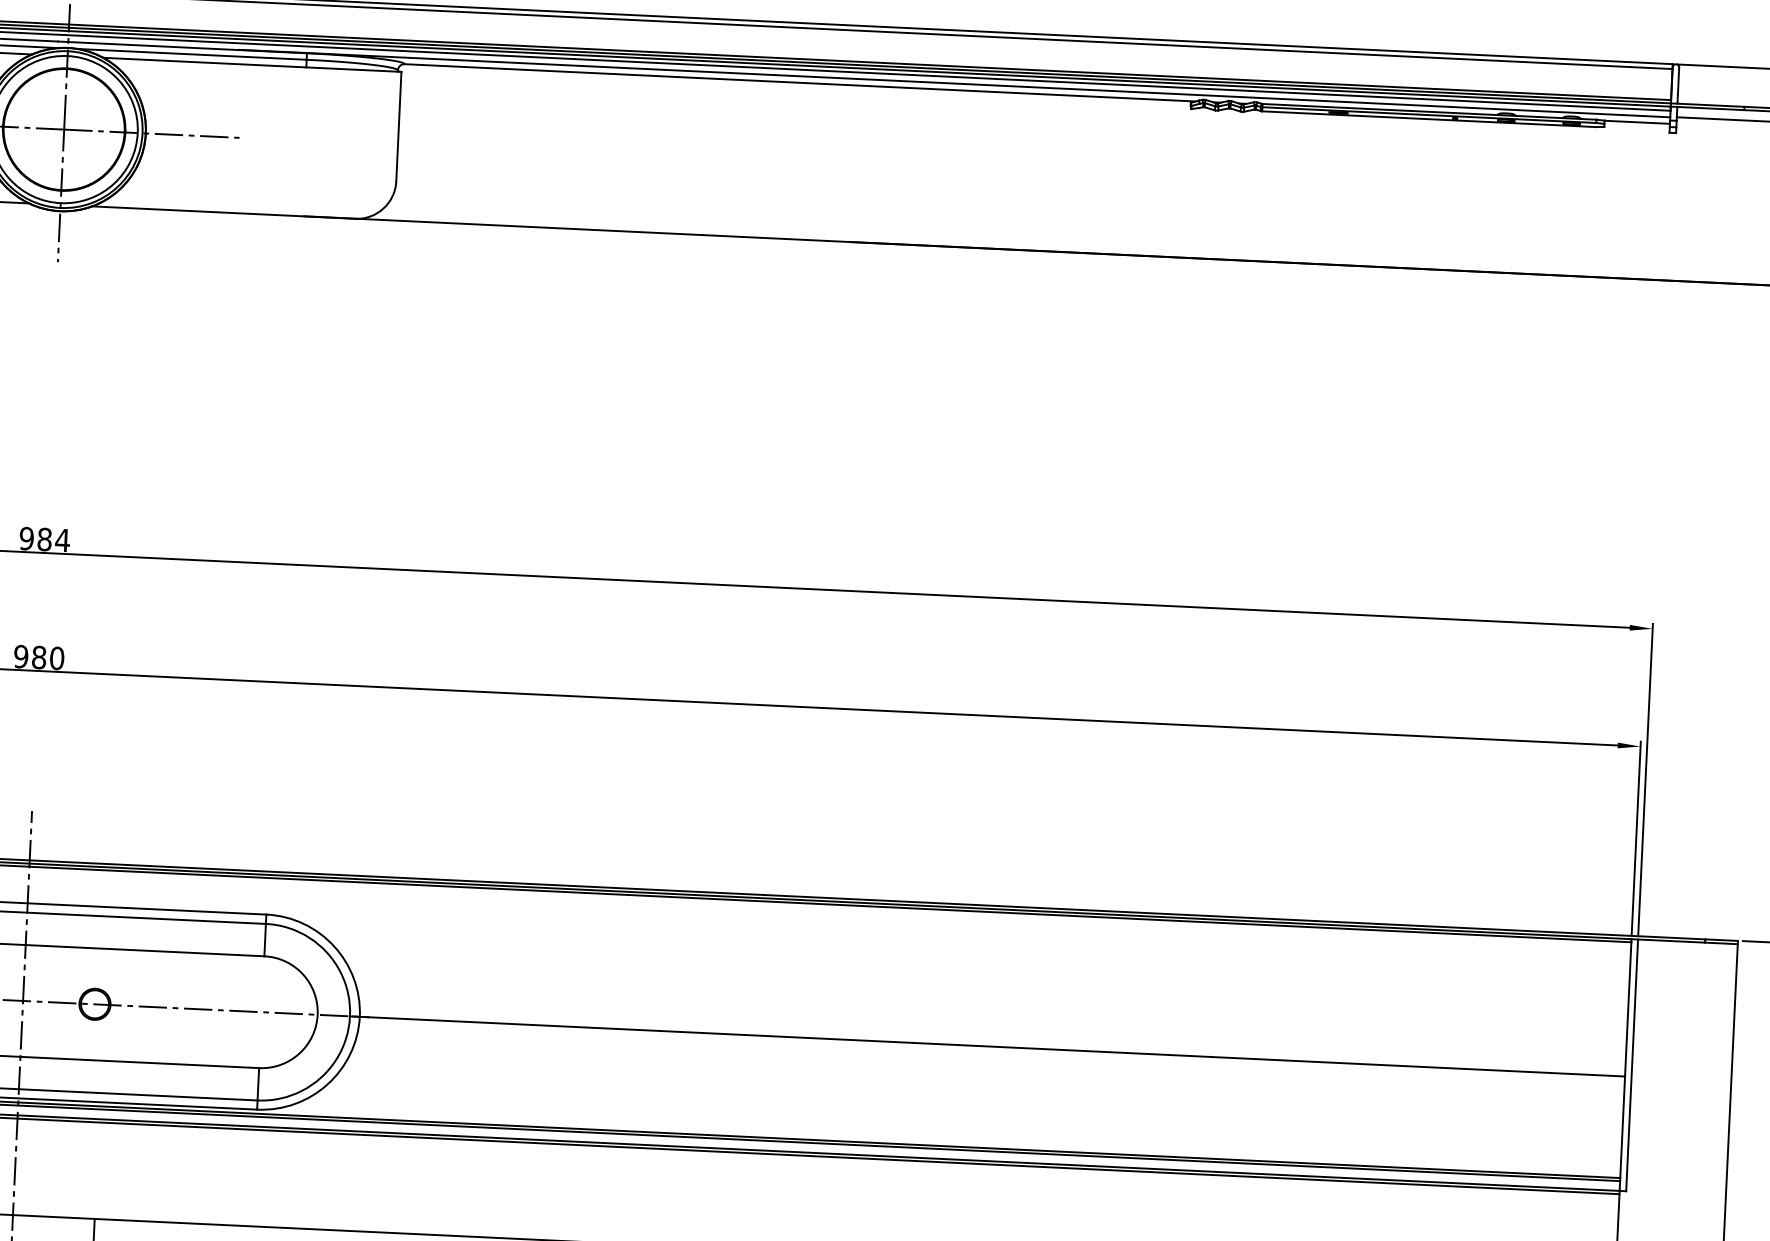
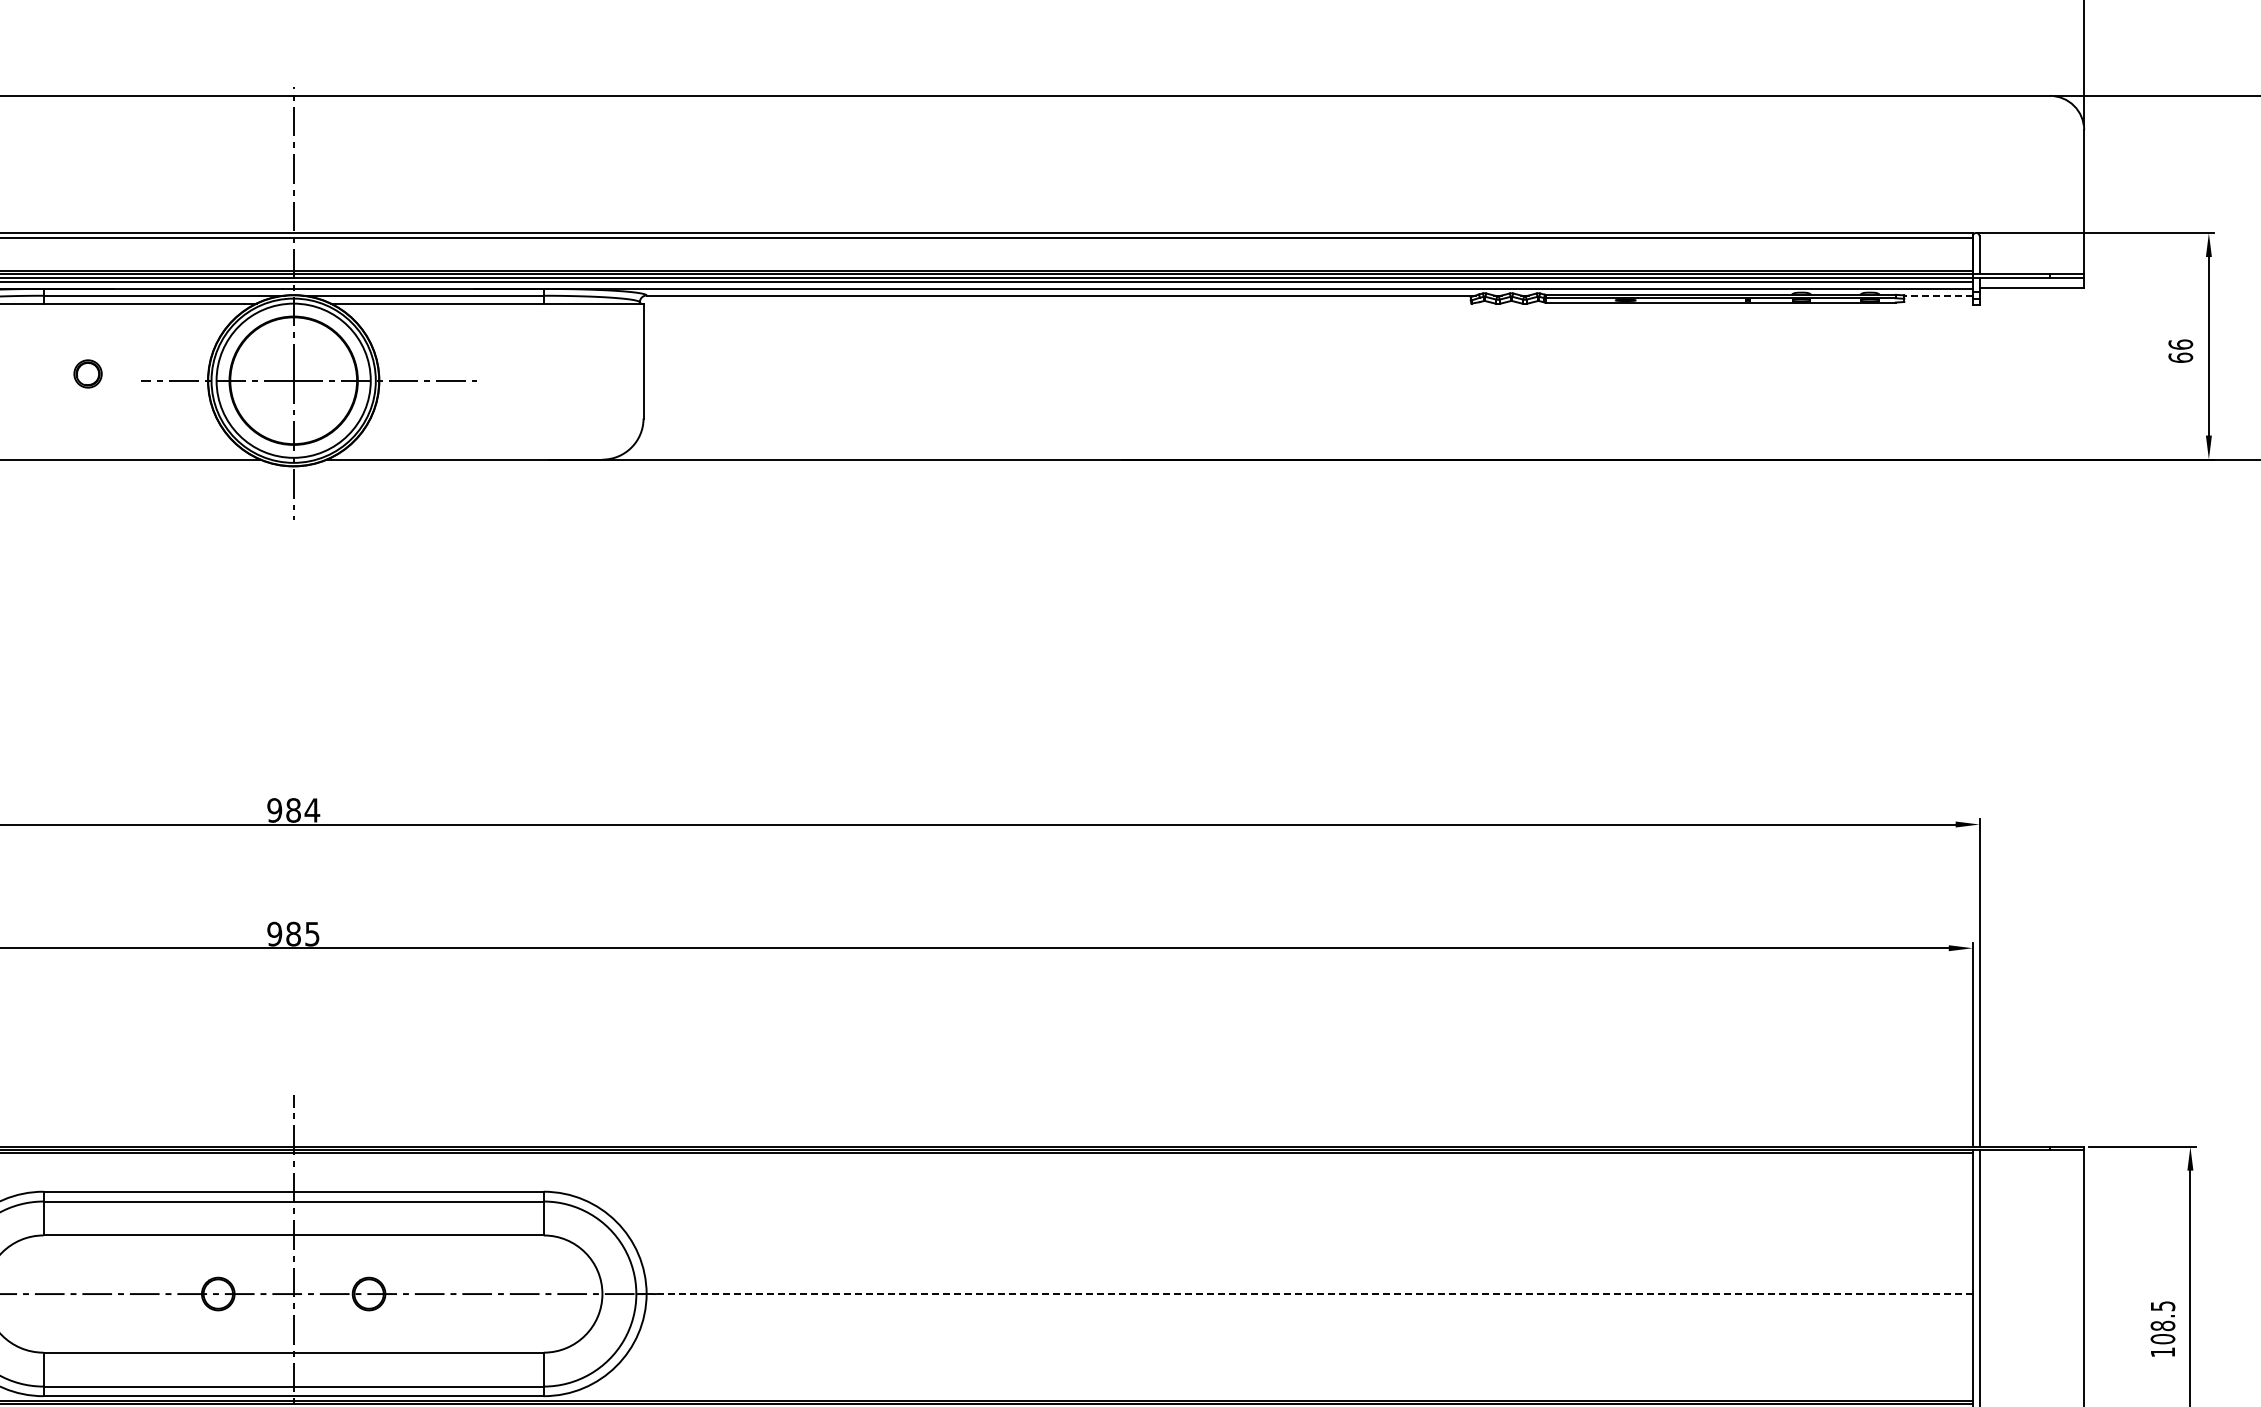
line: (1637, 122) -> (1938, 295), solid -> dashed
text: (57, 657) -> (312, 933), 980 -> 985
line: (992, 1047) -> (1309, 1294), solid -> dashed

